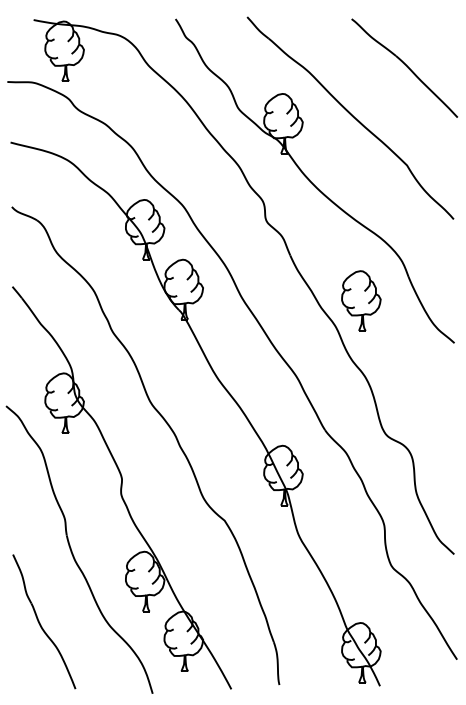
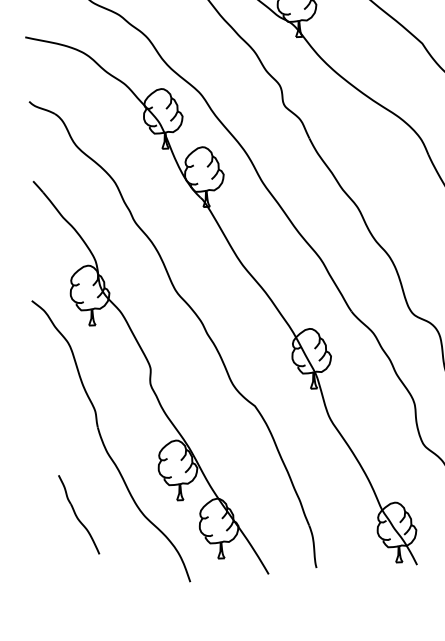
part: (361, 300) -> (382, 180), removed
part: (44, 621) -> (79, 514), size x0.6

